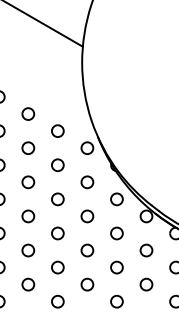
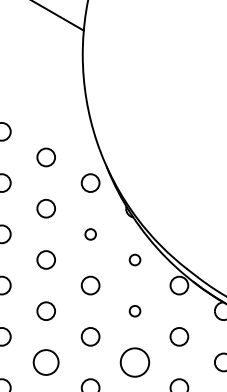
circle: (87, 182) -> (90, 234), size x0.6
circle: (116, 199) -> (134, 260), size x0.6
circle: (116, 233) -> (134, 311), size x0.6
circle: (57, 267) -> (45, 362), size x1.4
circle: (116, 267) -> (134, 362), size x1.6

